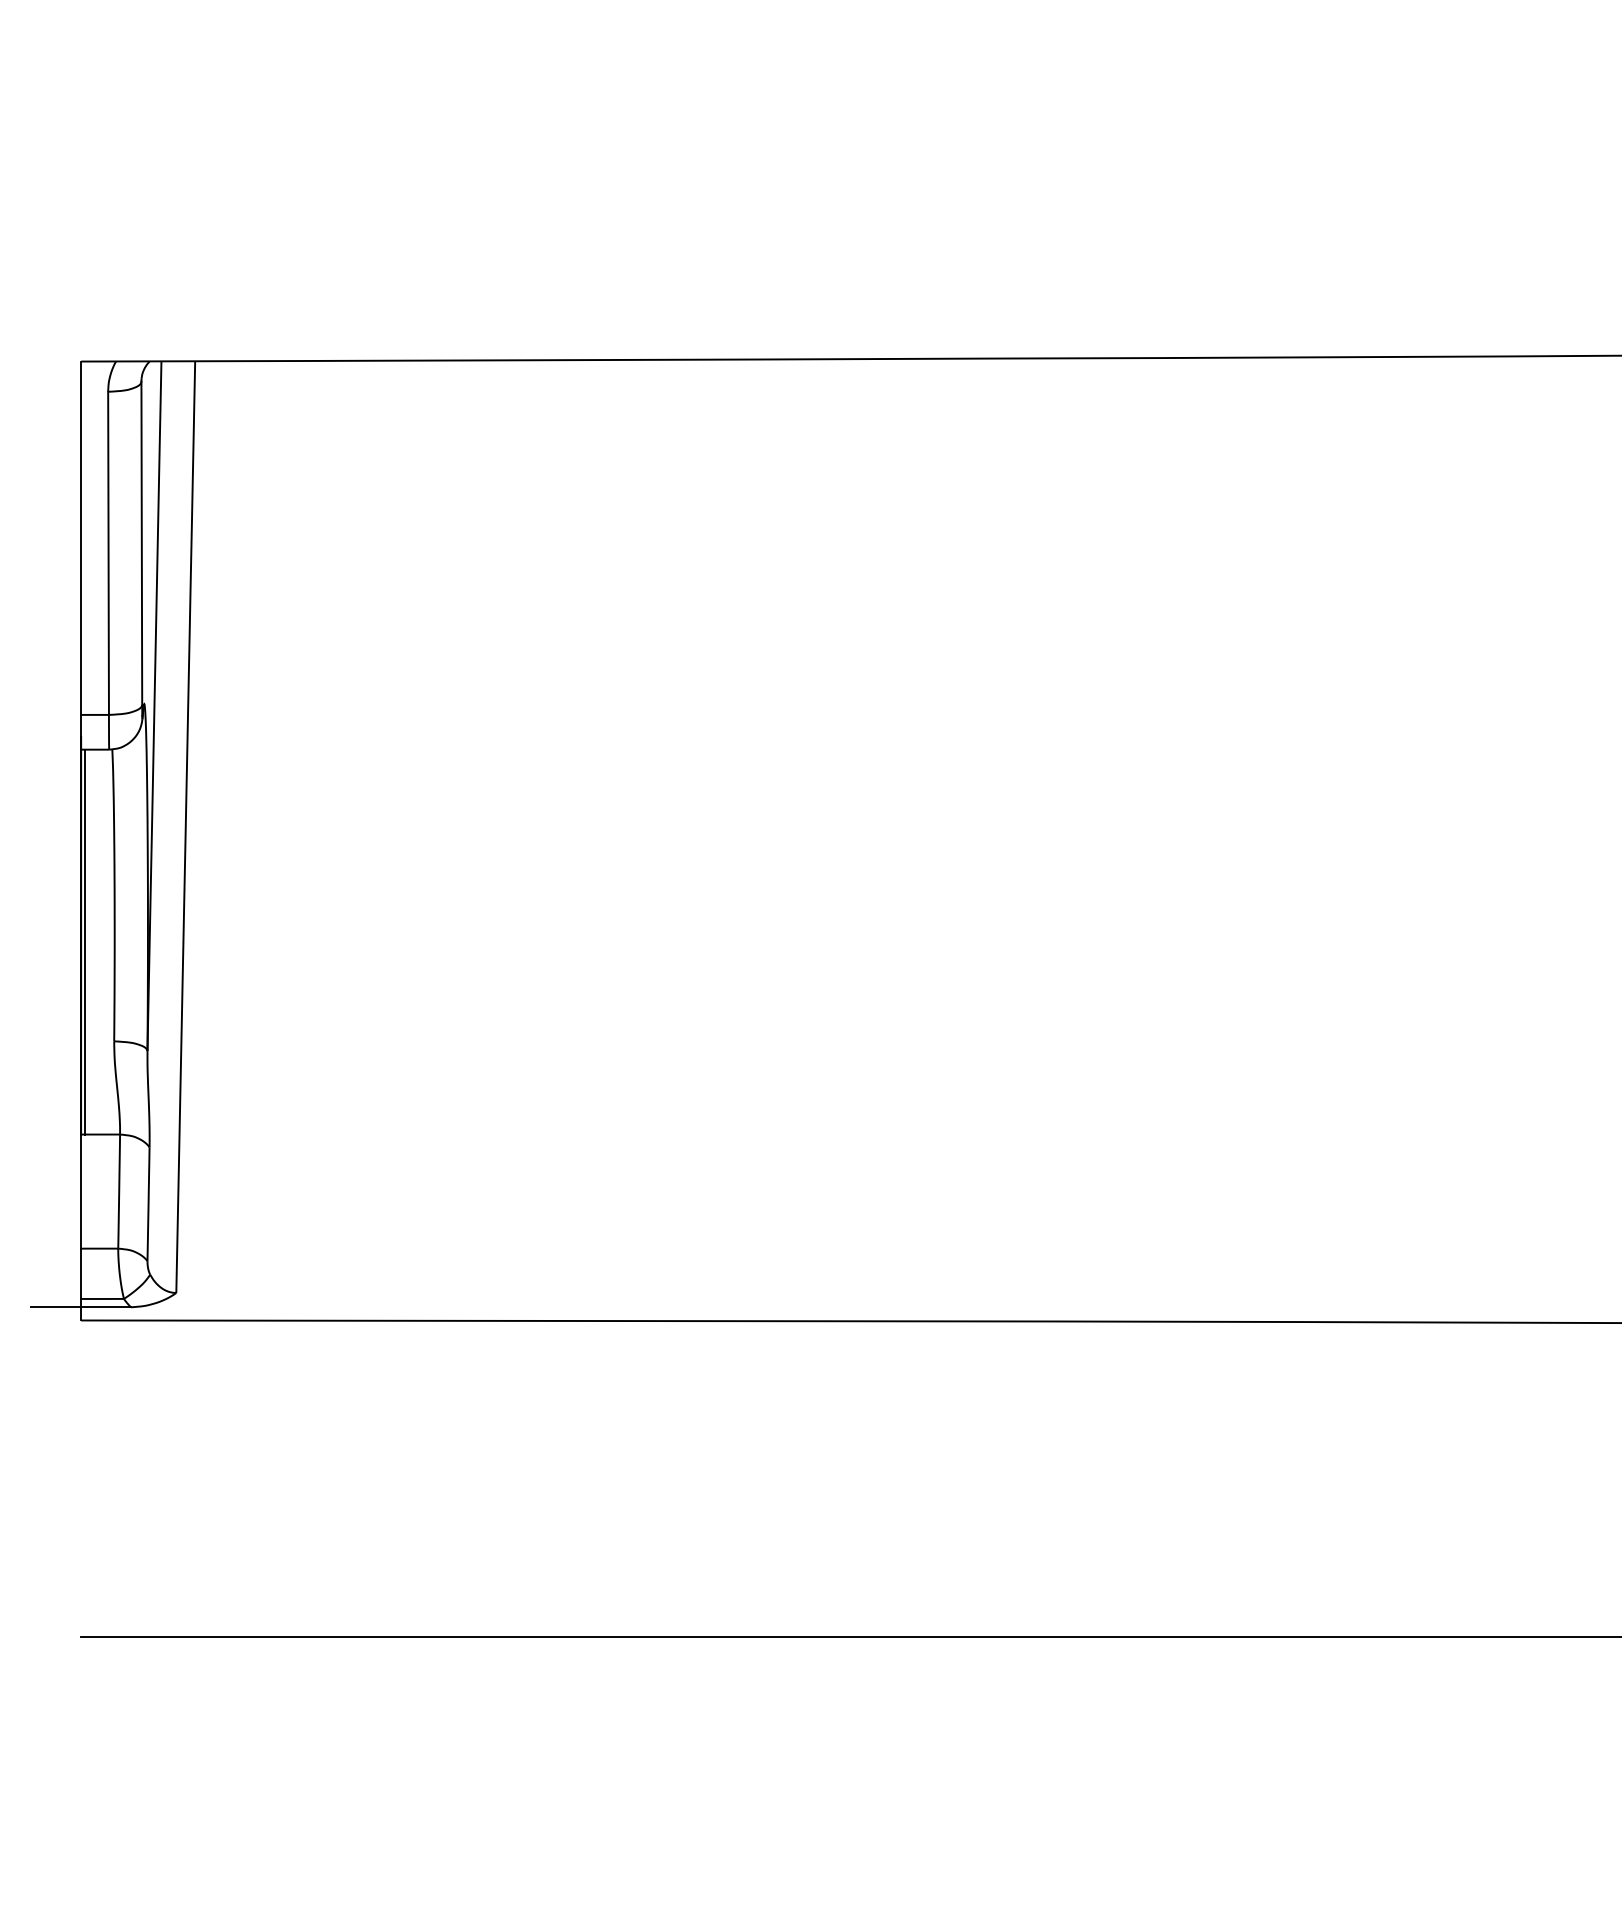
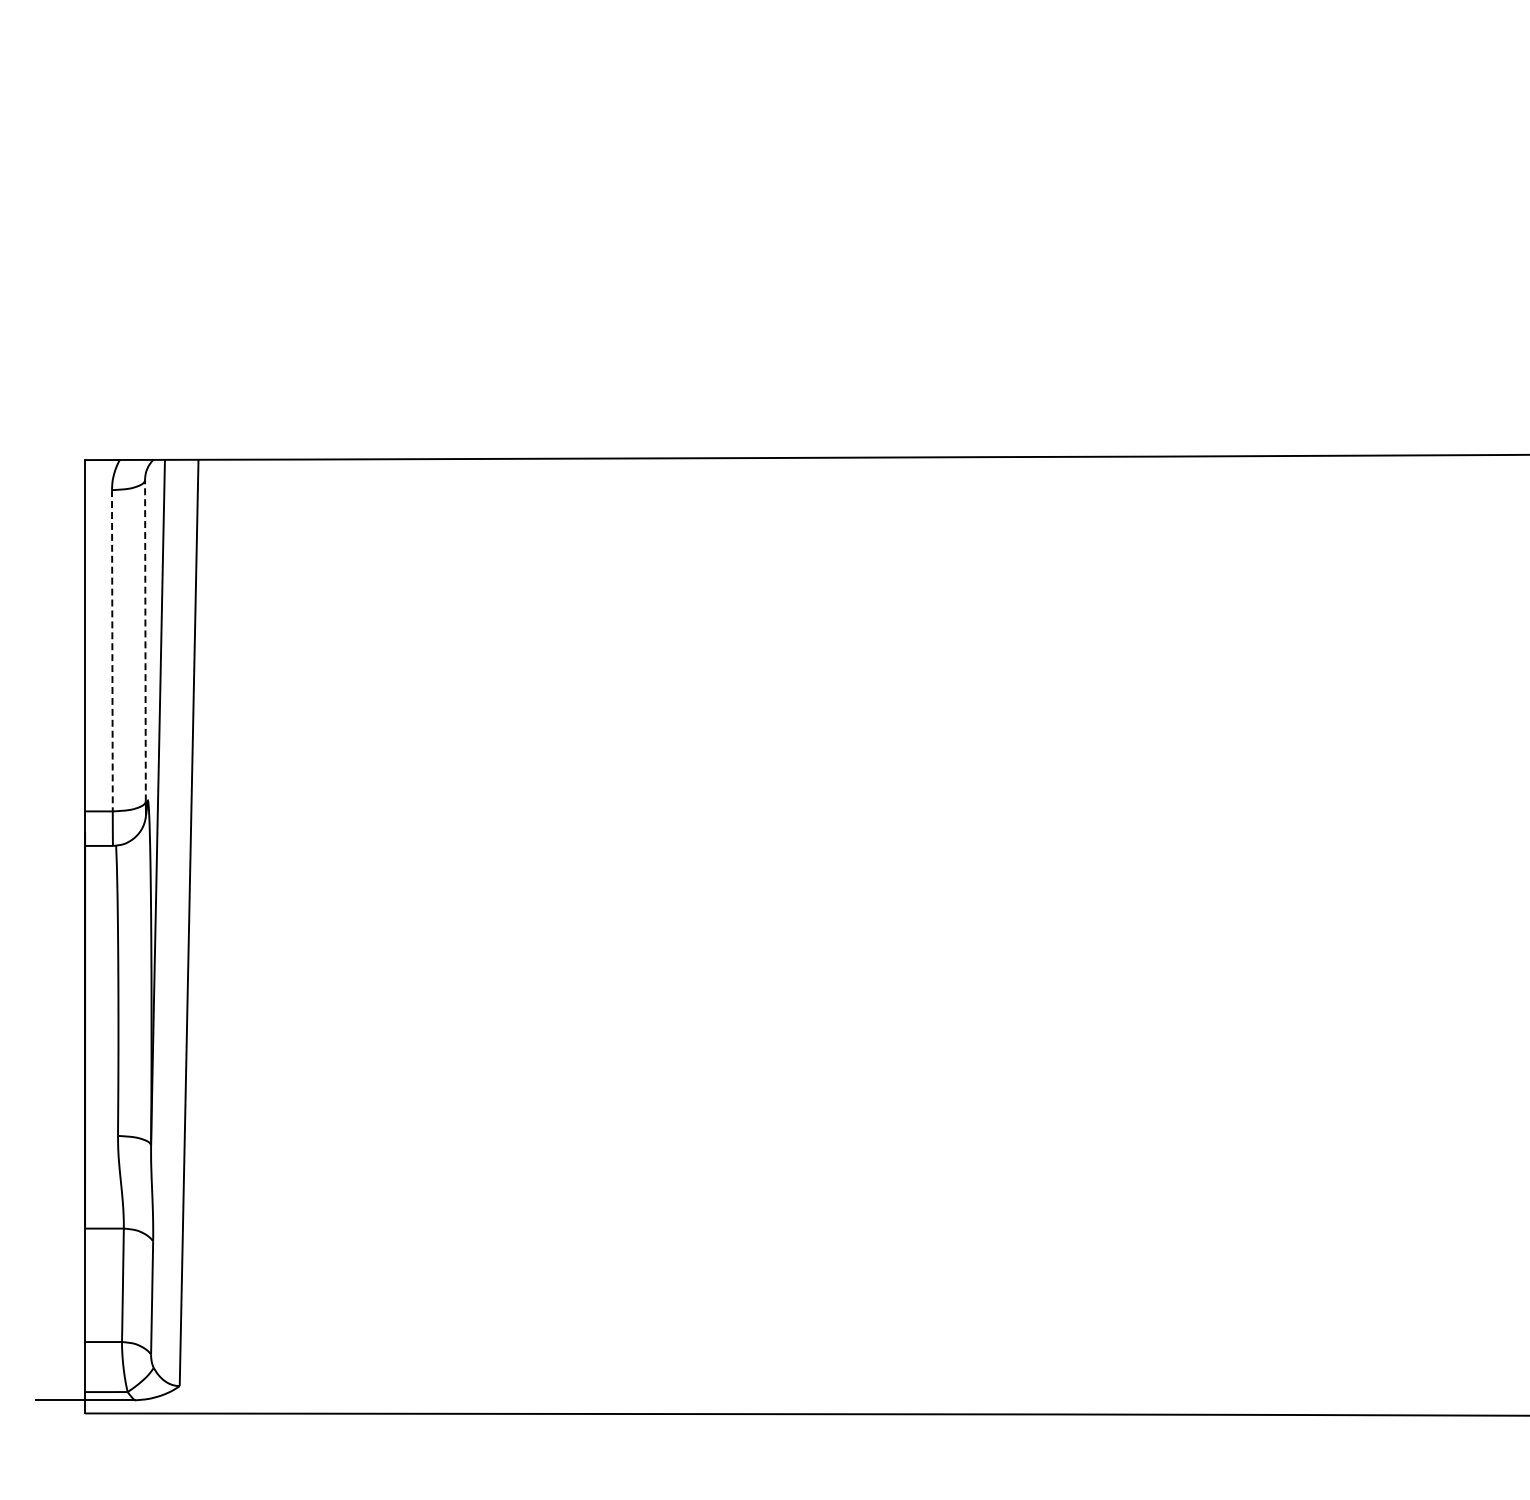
line: (141, 543) -> (145, 640), solid -> dashed
line: (108, 553) -> (112, 650), solid -> dashed
line: (84, 941) -> (88, 1036), removed

